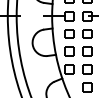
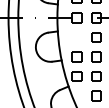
part: (69, 33) -> (76, 36), removed

